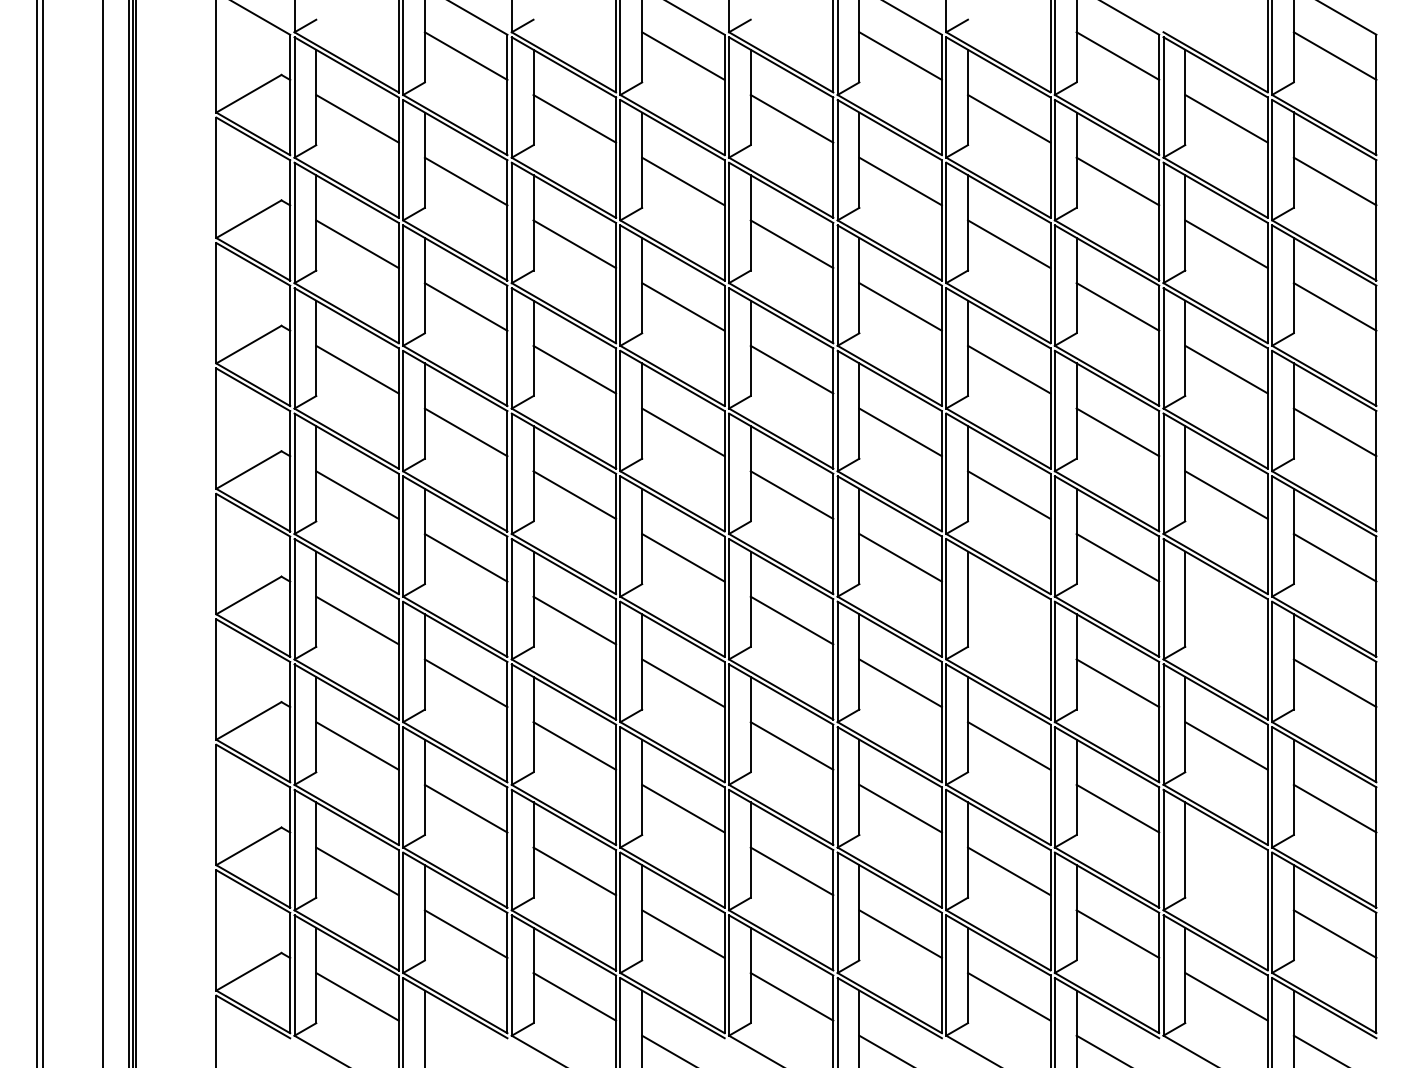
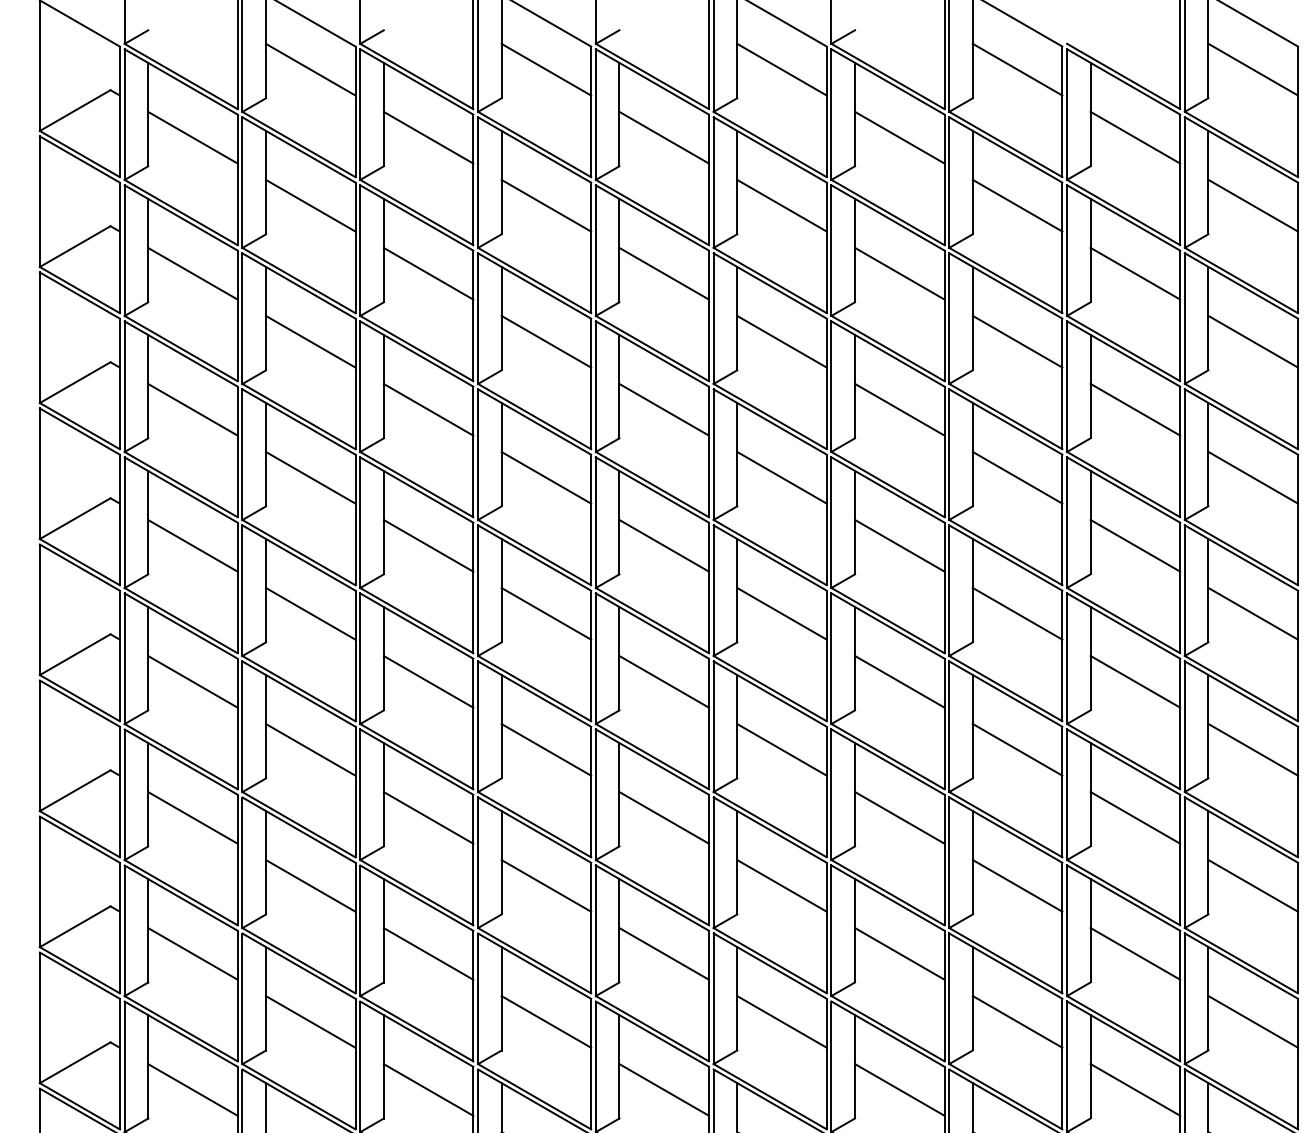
line: (1009, 620) -> (900, 681), added
line: (1226, 620) -> (1135, 681), added
line: (1226, 871) -> (1135, 954), added

